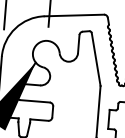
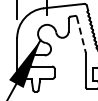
line: (96, 60) -> (81, 35), solid -> dashed

